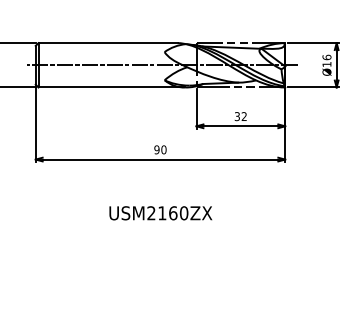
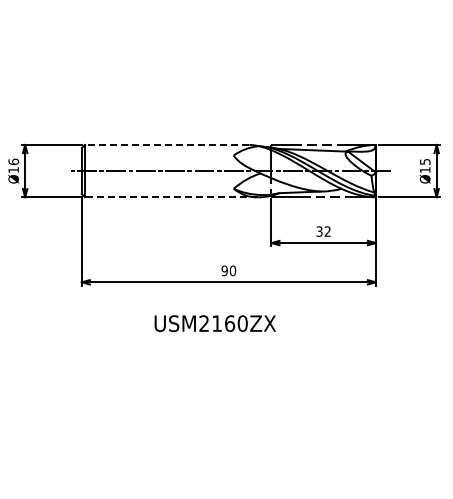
line: (107, 42) -> (166, 144), solid -> dashed
text: (326, 57) -> (424, 161), Ø16 -> Ø15
line: (111, 87) -> (171, 197), solid -> dashed
text: (160, 213) -> (214, 323), moved

